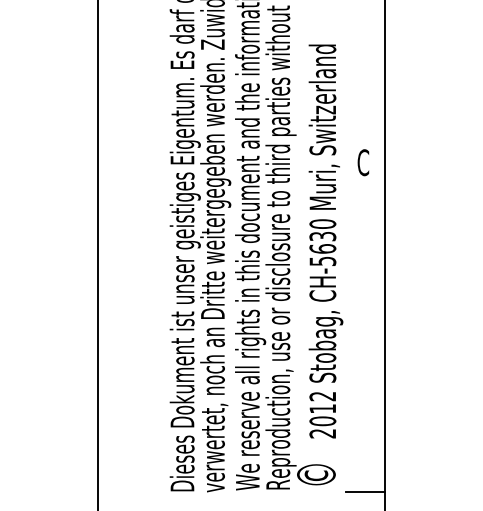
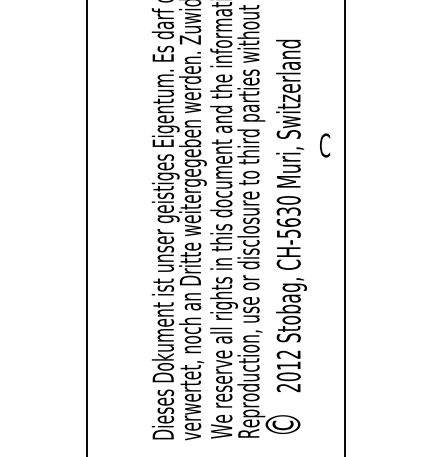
line: (365, 492) -> (326, 440), removed

